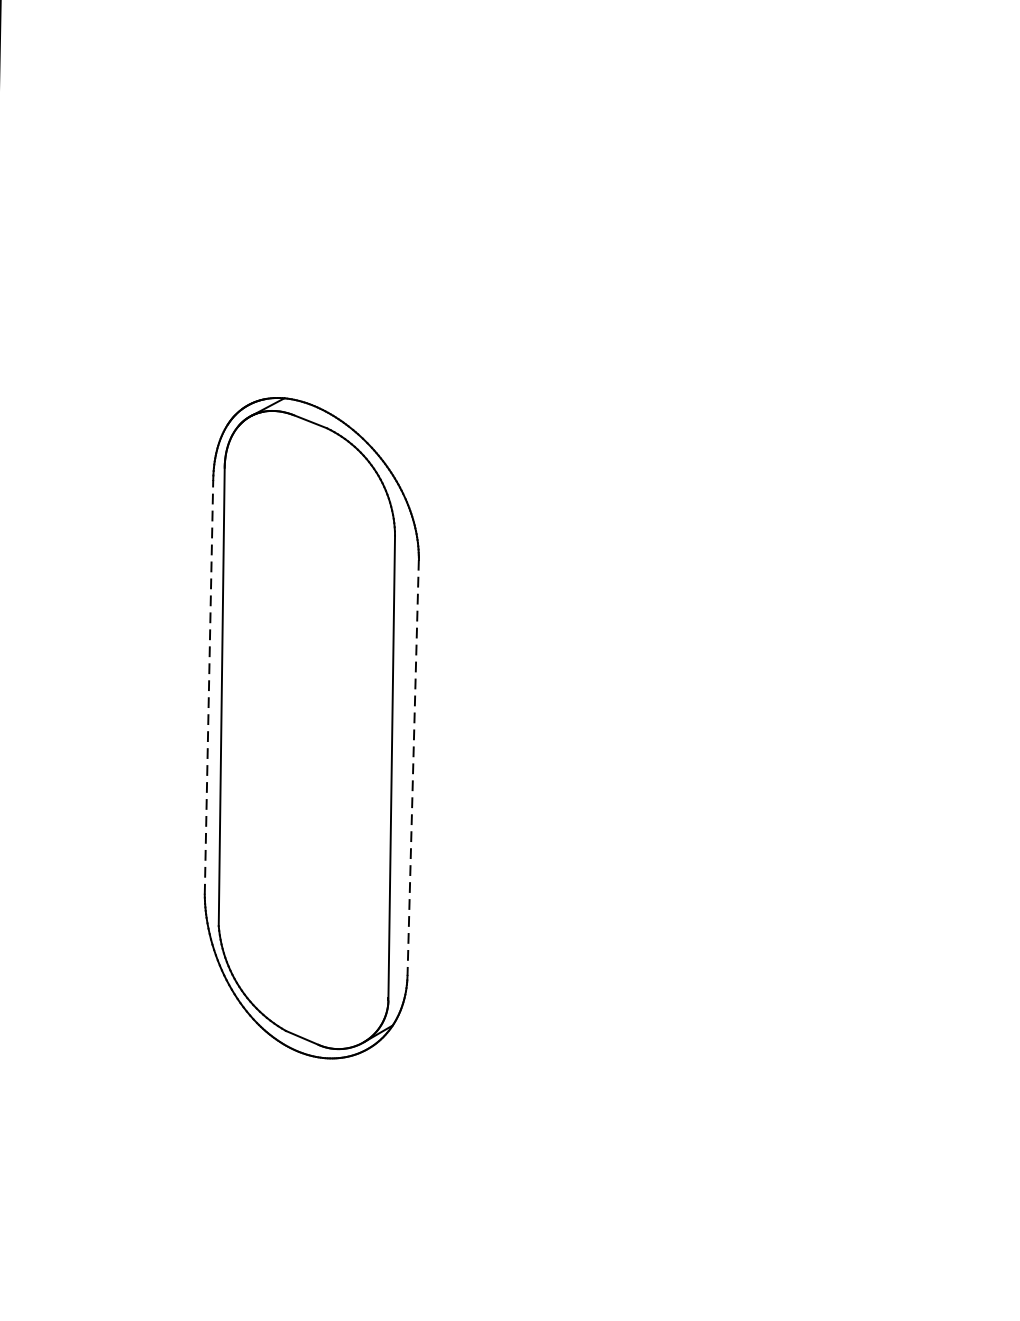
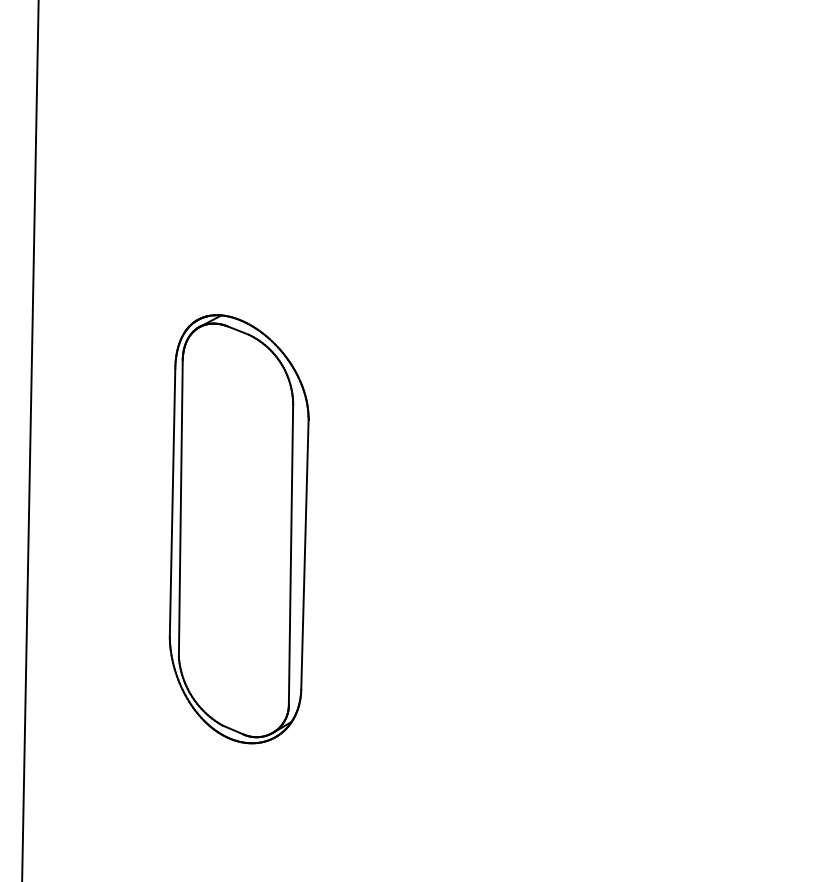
line: (208, 686) -> (172, 502), dashed -> solid
line: (412, 767) -> (304, 554), dashed -> solid

